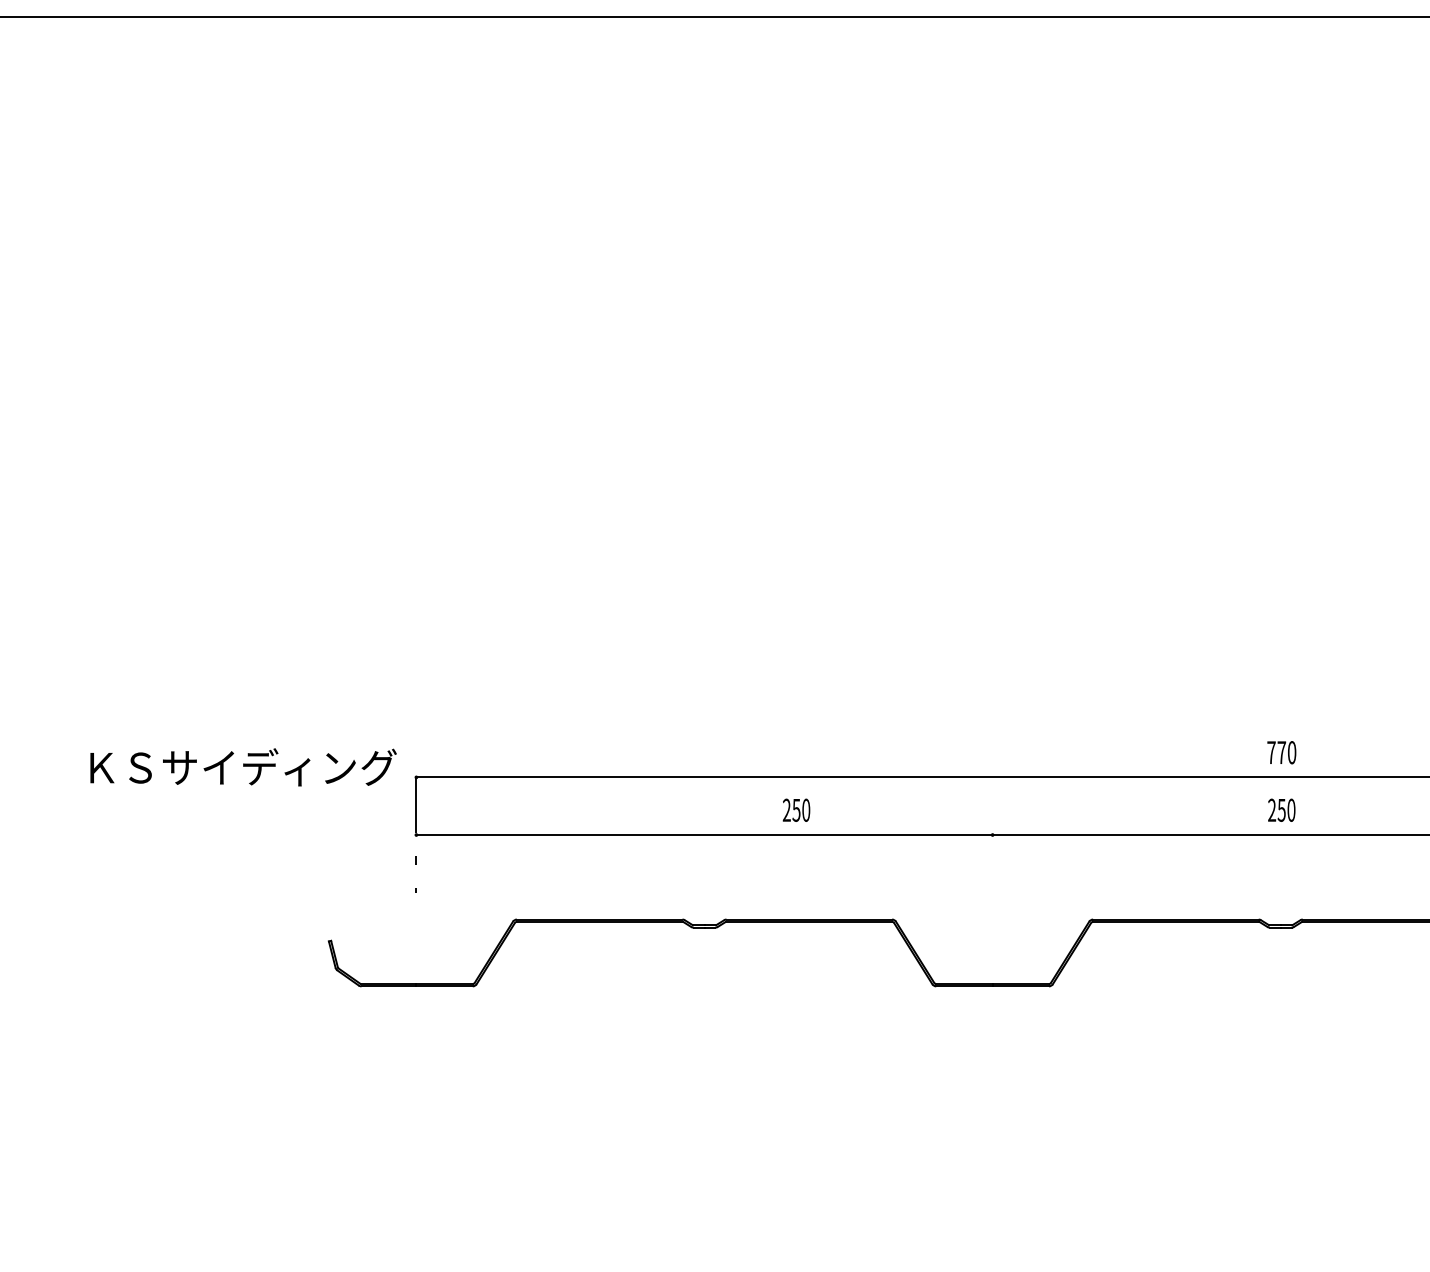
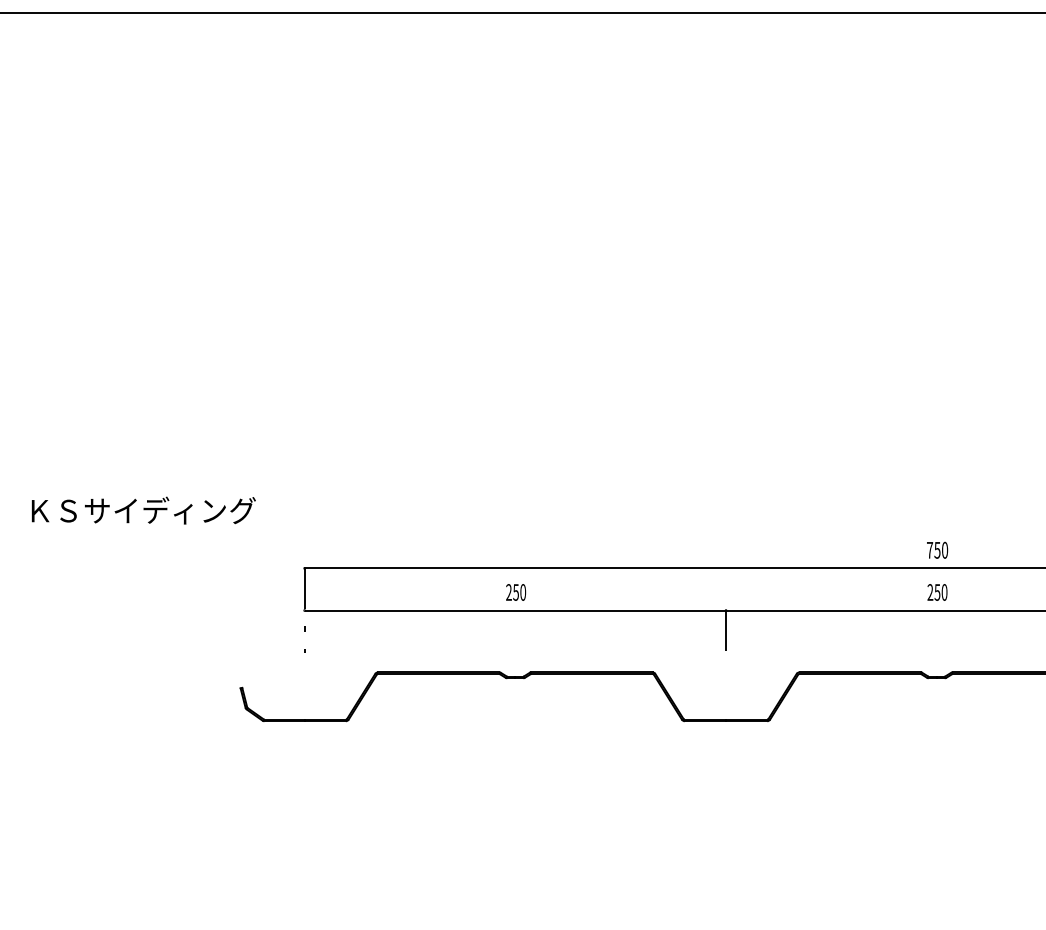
text: (1281, 752) -> (937, 550), 770 -> 750
text: (243, 767) -> (143, 510), moved
text: (796, 809) -> (516, 591), moved
line: (992, 863) -> (725, 631), added

